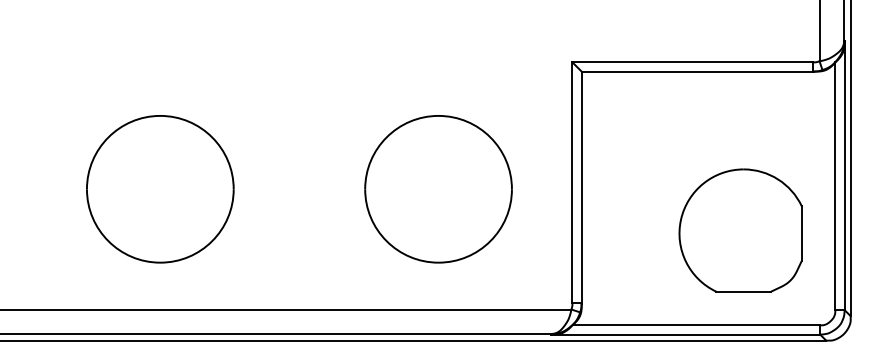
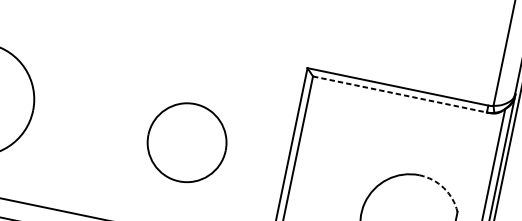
line: (697, 71) -> (400, 94), solid -> dashed
arc: (778, 179) -> (444, 188), solid -> dashed
part: (438, 189) -> (187, 142), size x0.7

